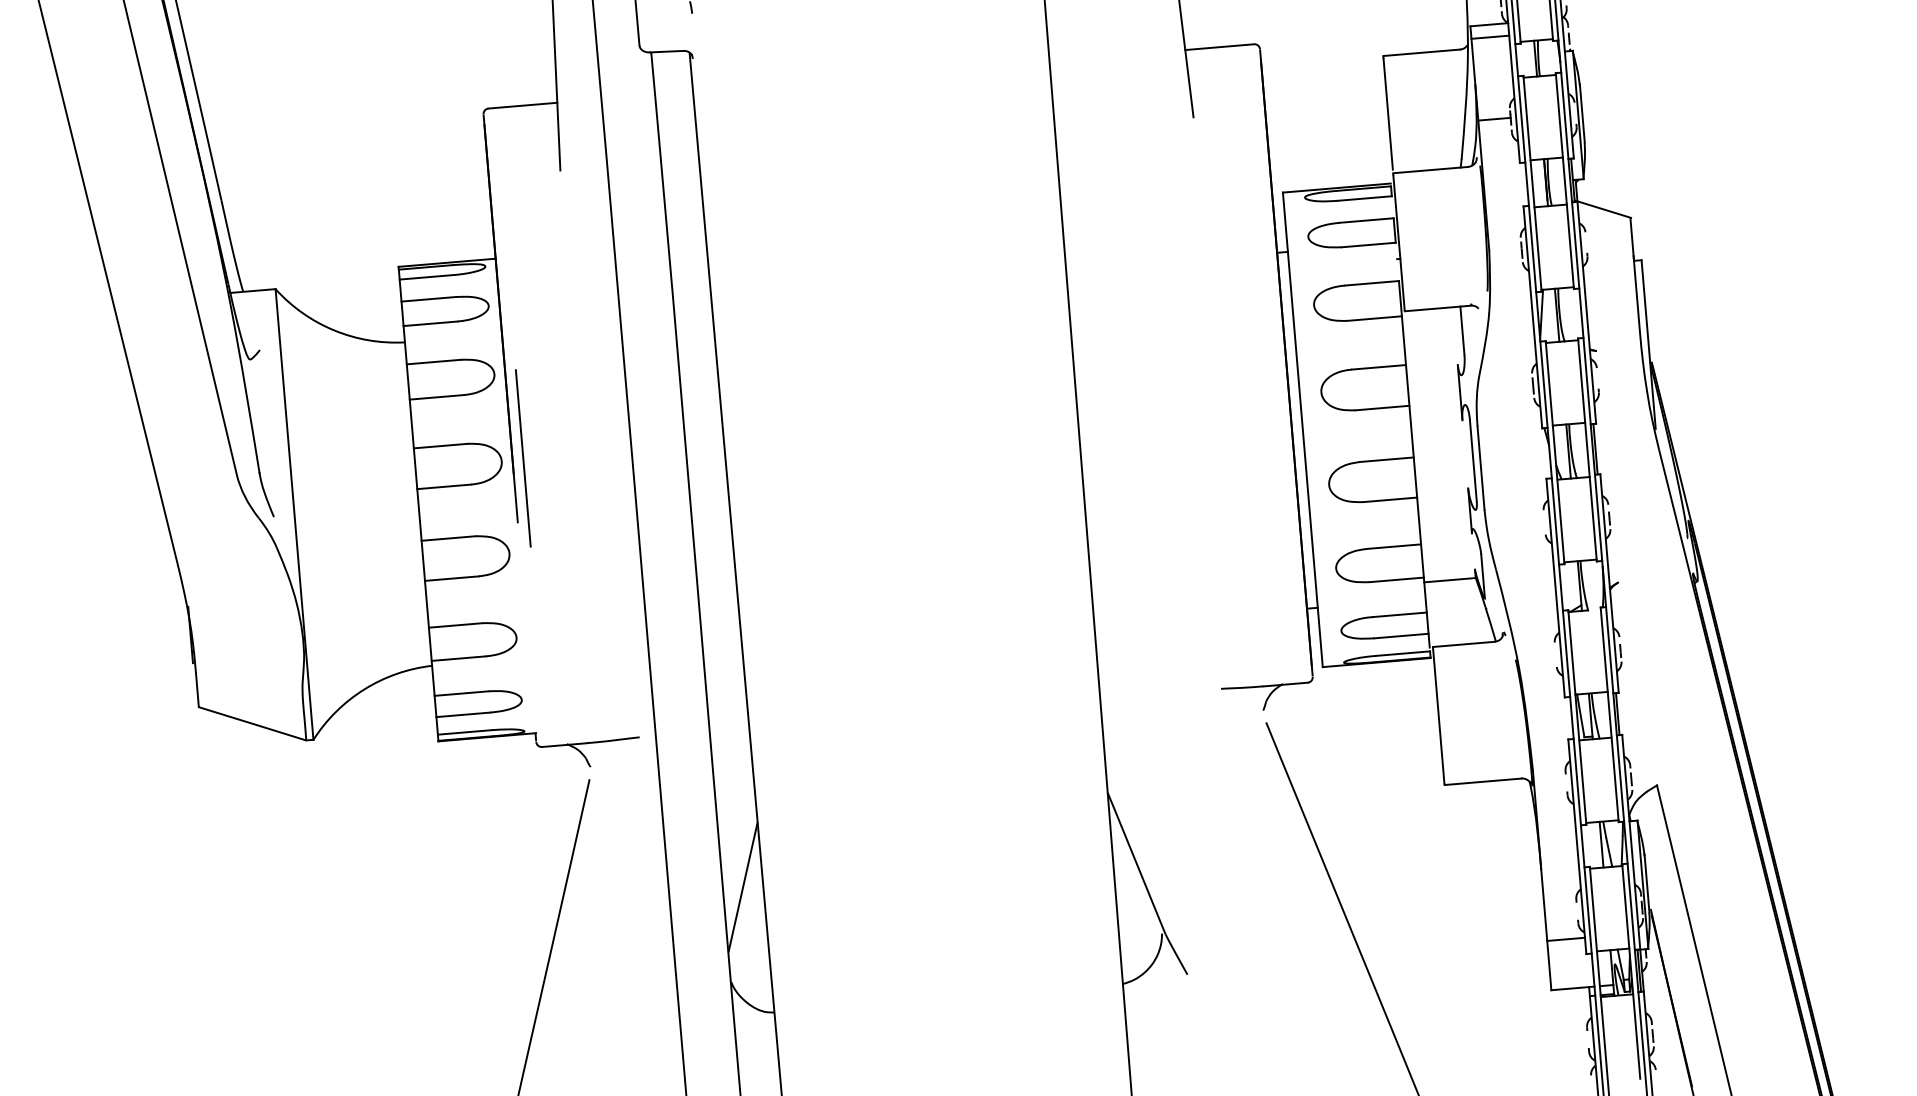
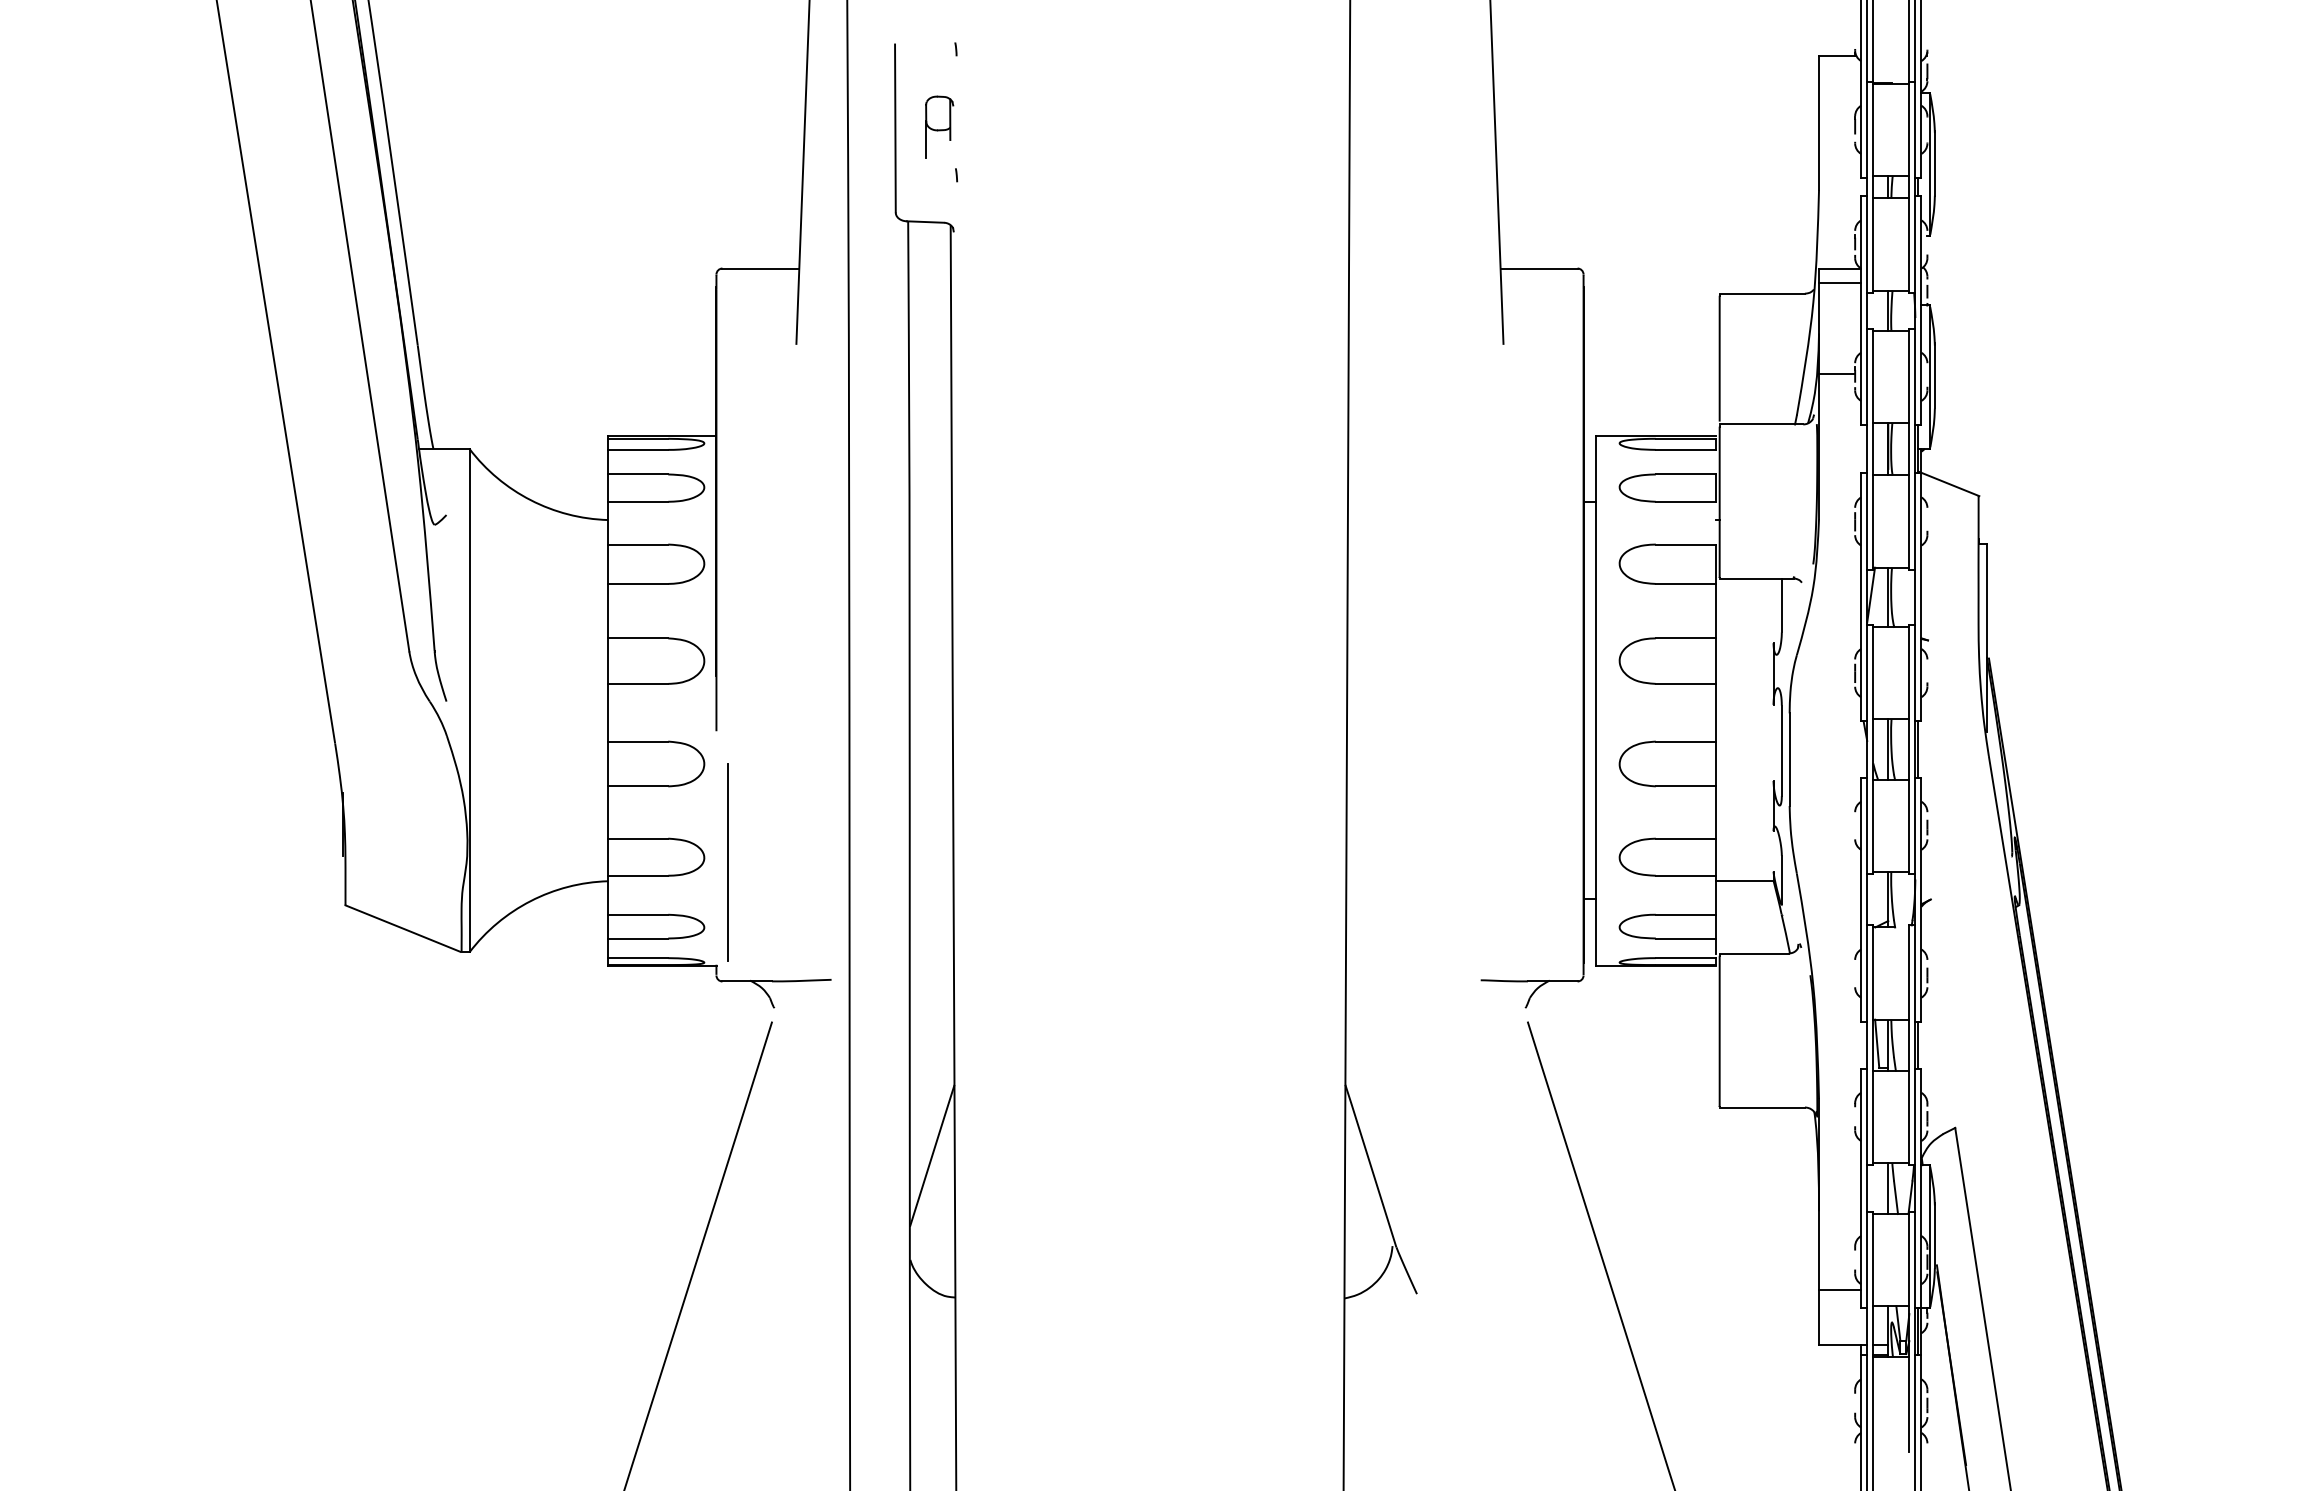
line: (522, 458) -> (727, 862), moved

